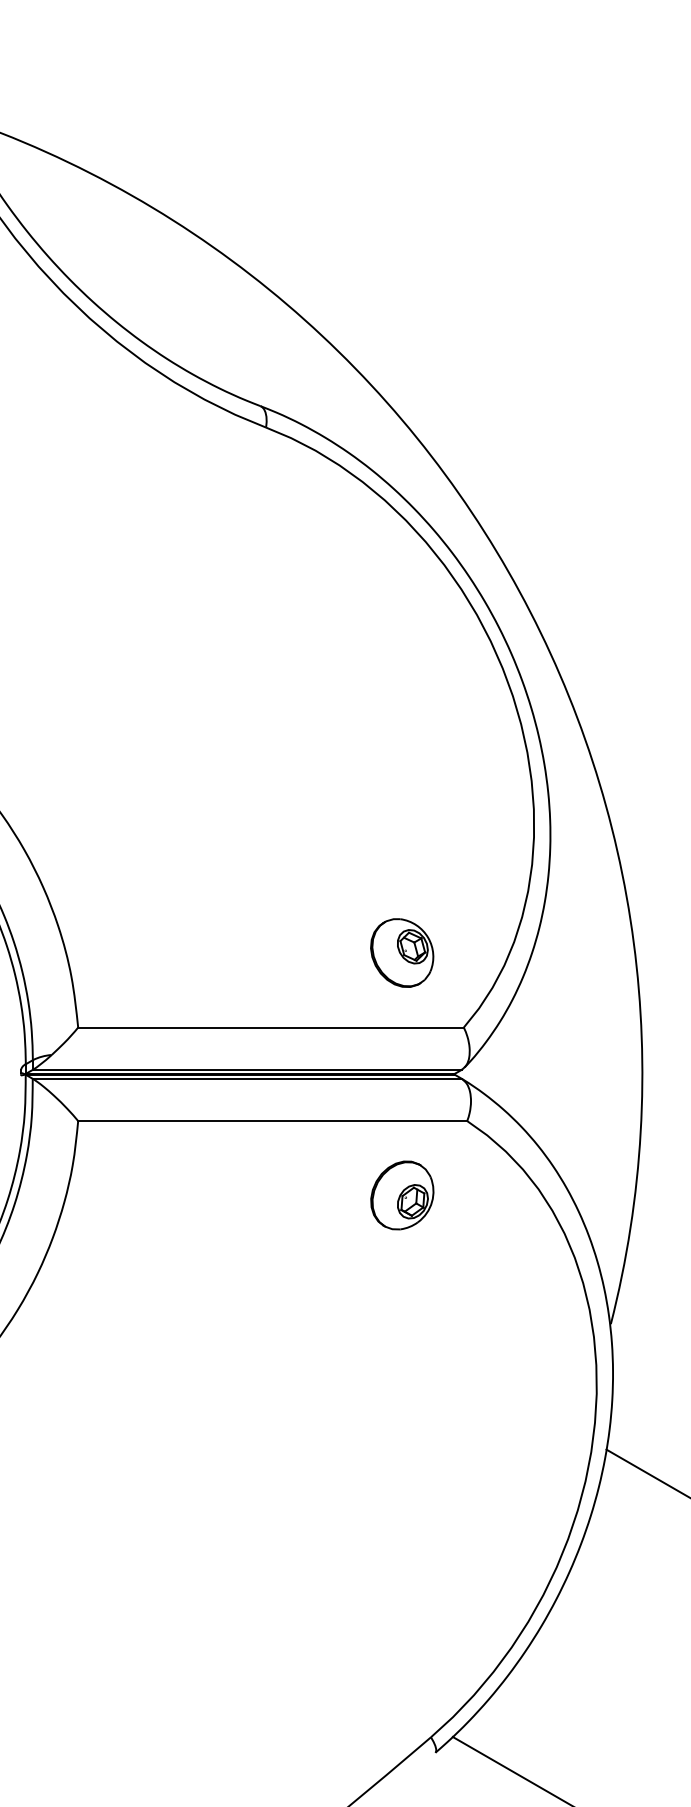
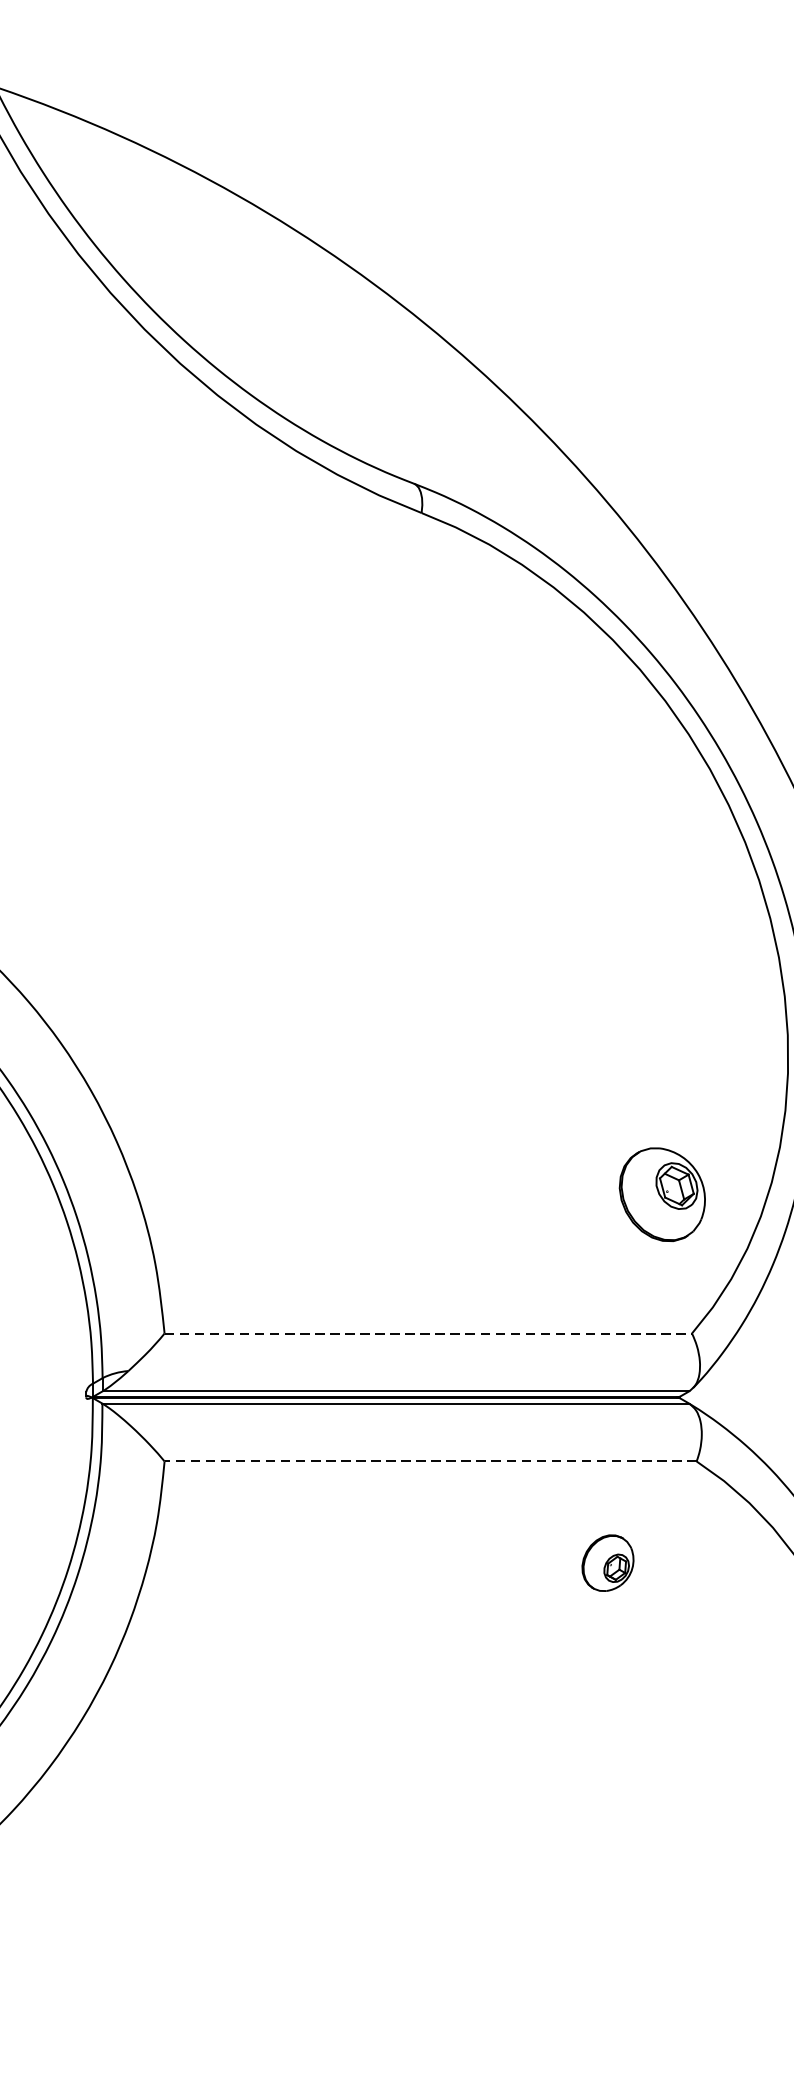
part: (402, 952) -> (662, 1193), moved
line: (271, 1027) -> (428, 1333), solid -> dashed
line: (272, 1121) -> (430, 1462), solid -> dashed
part: (402, 1195) -> (608, 1563), size x0.6

